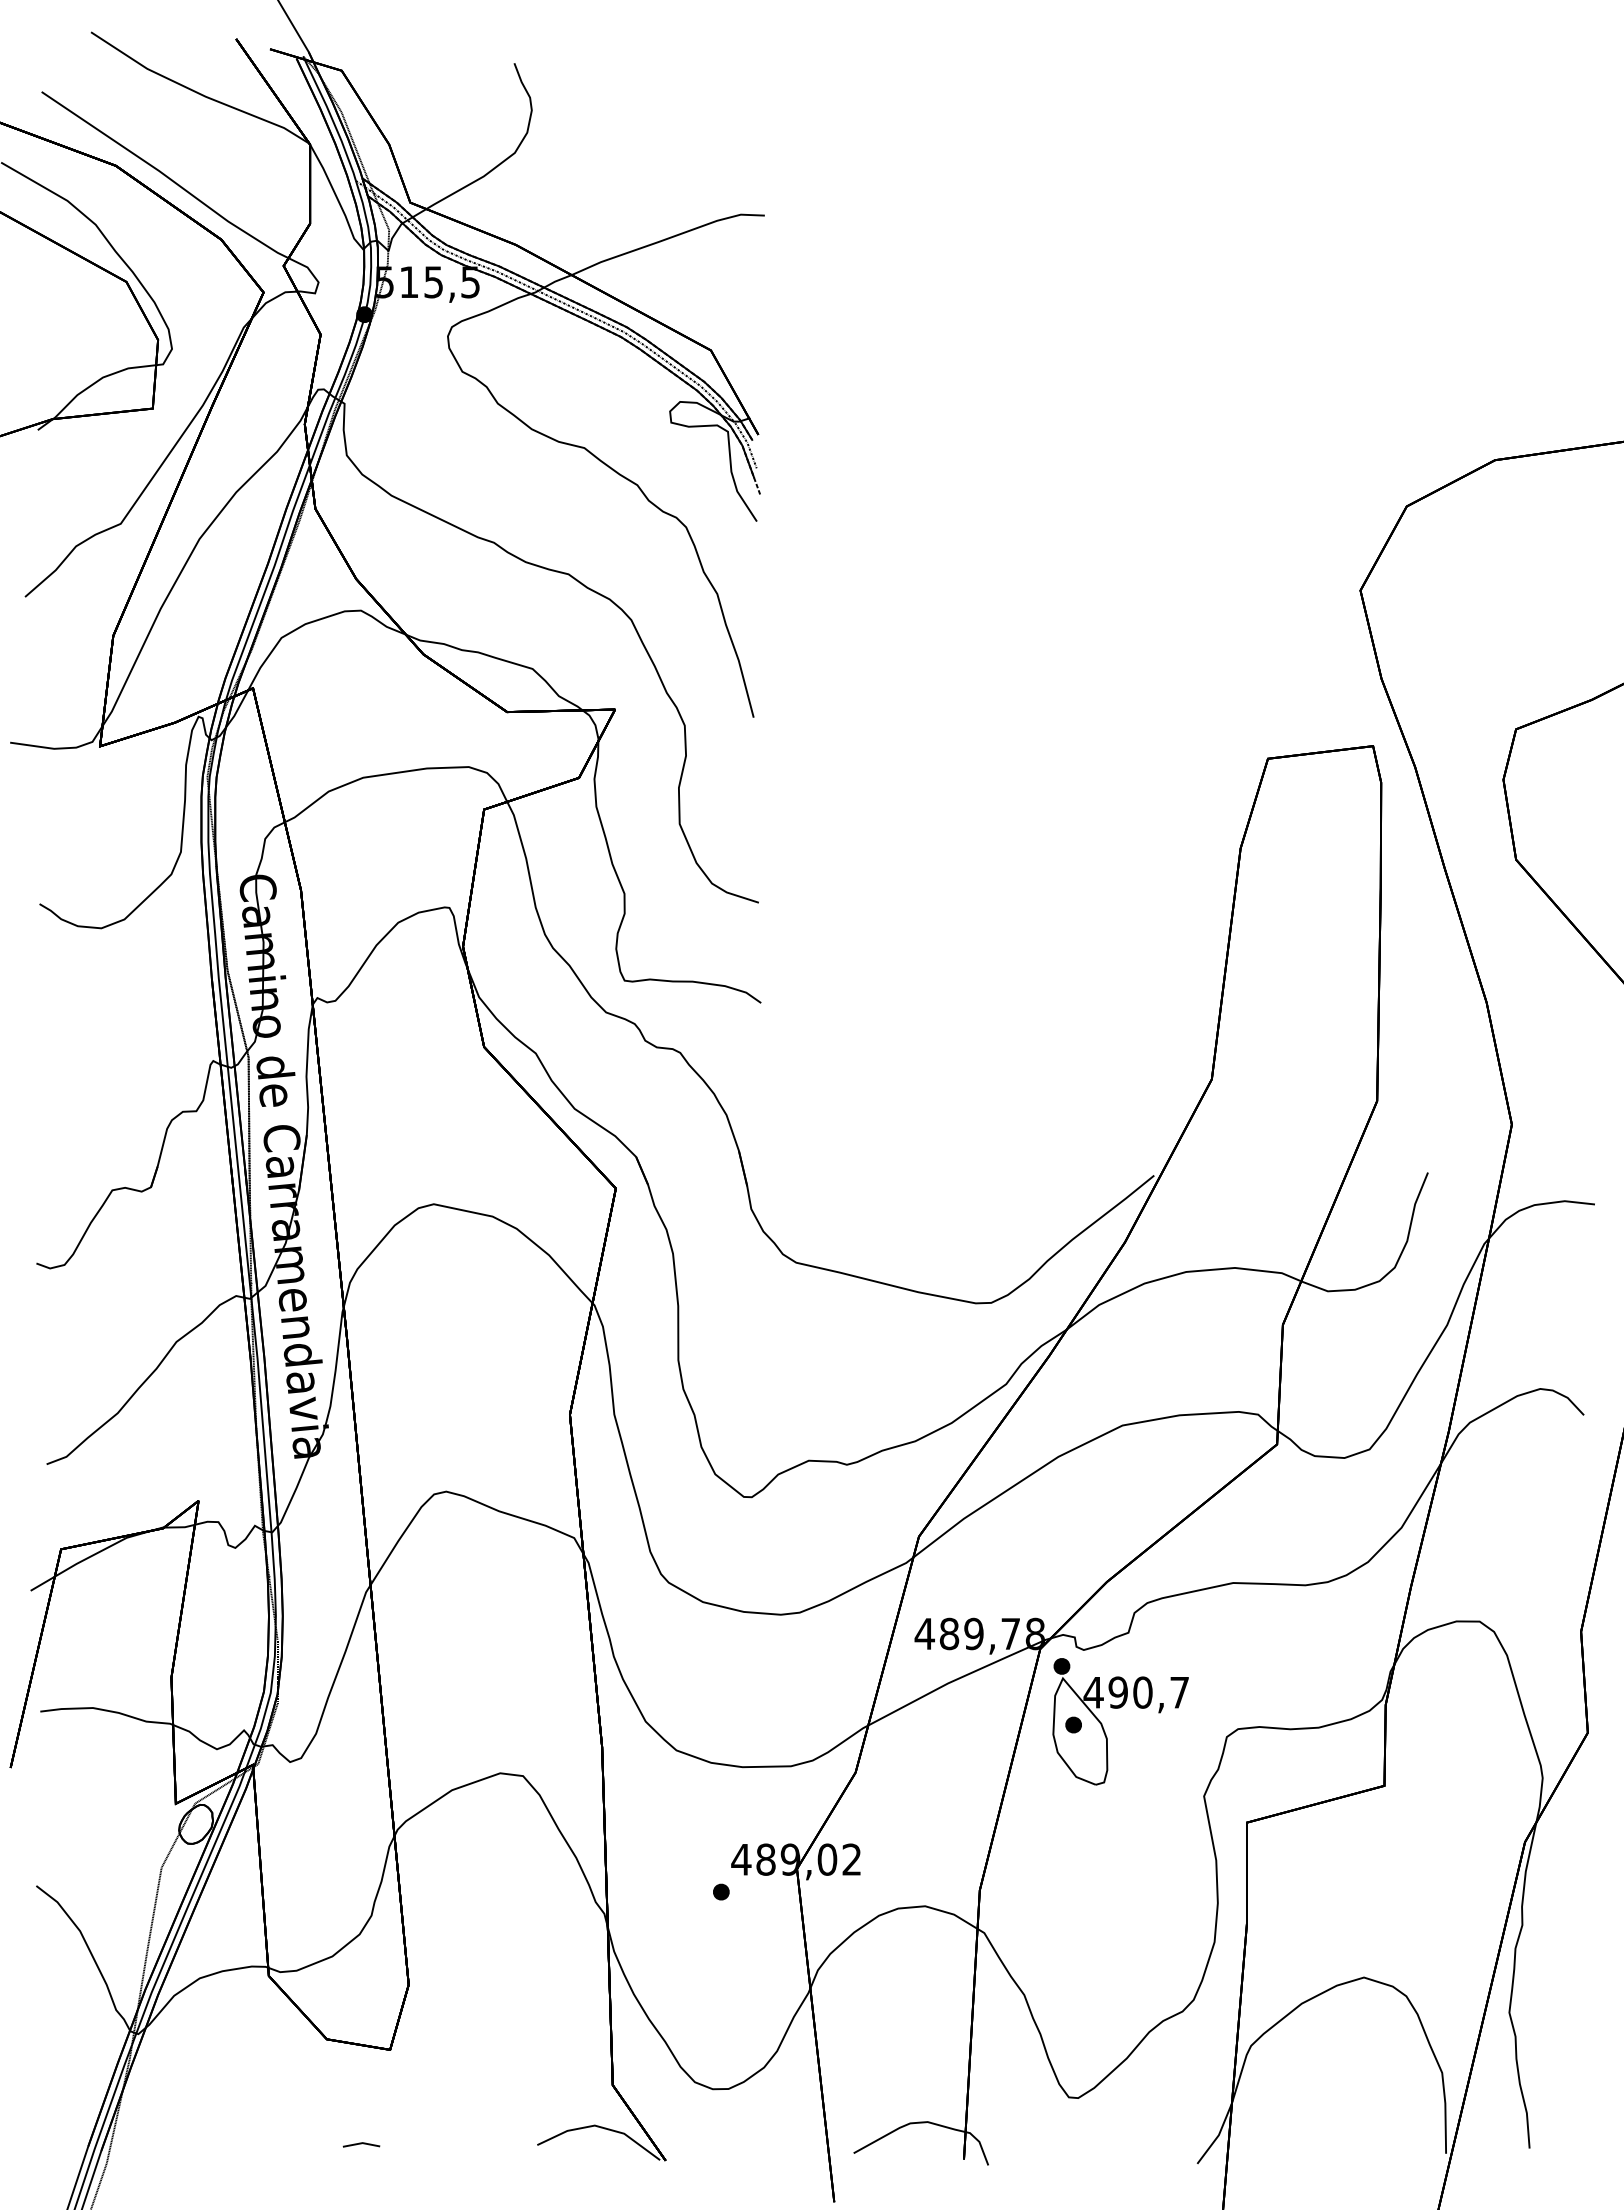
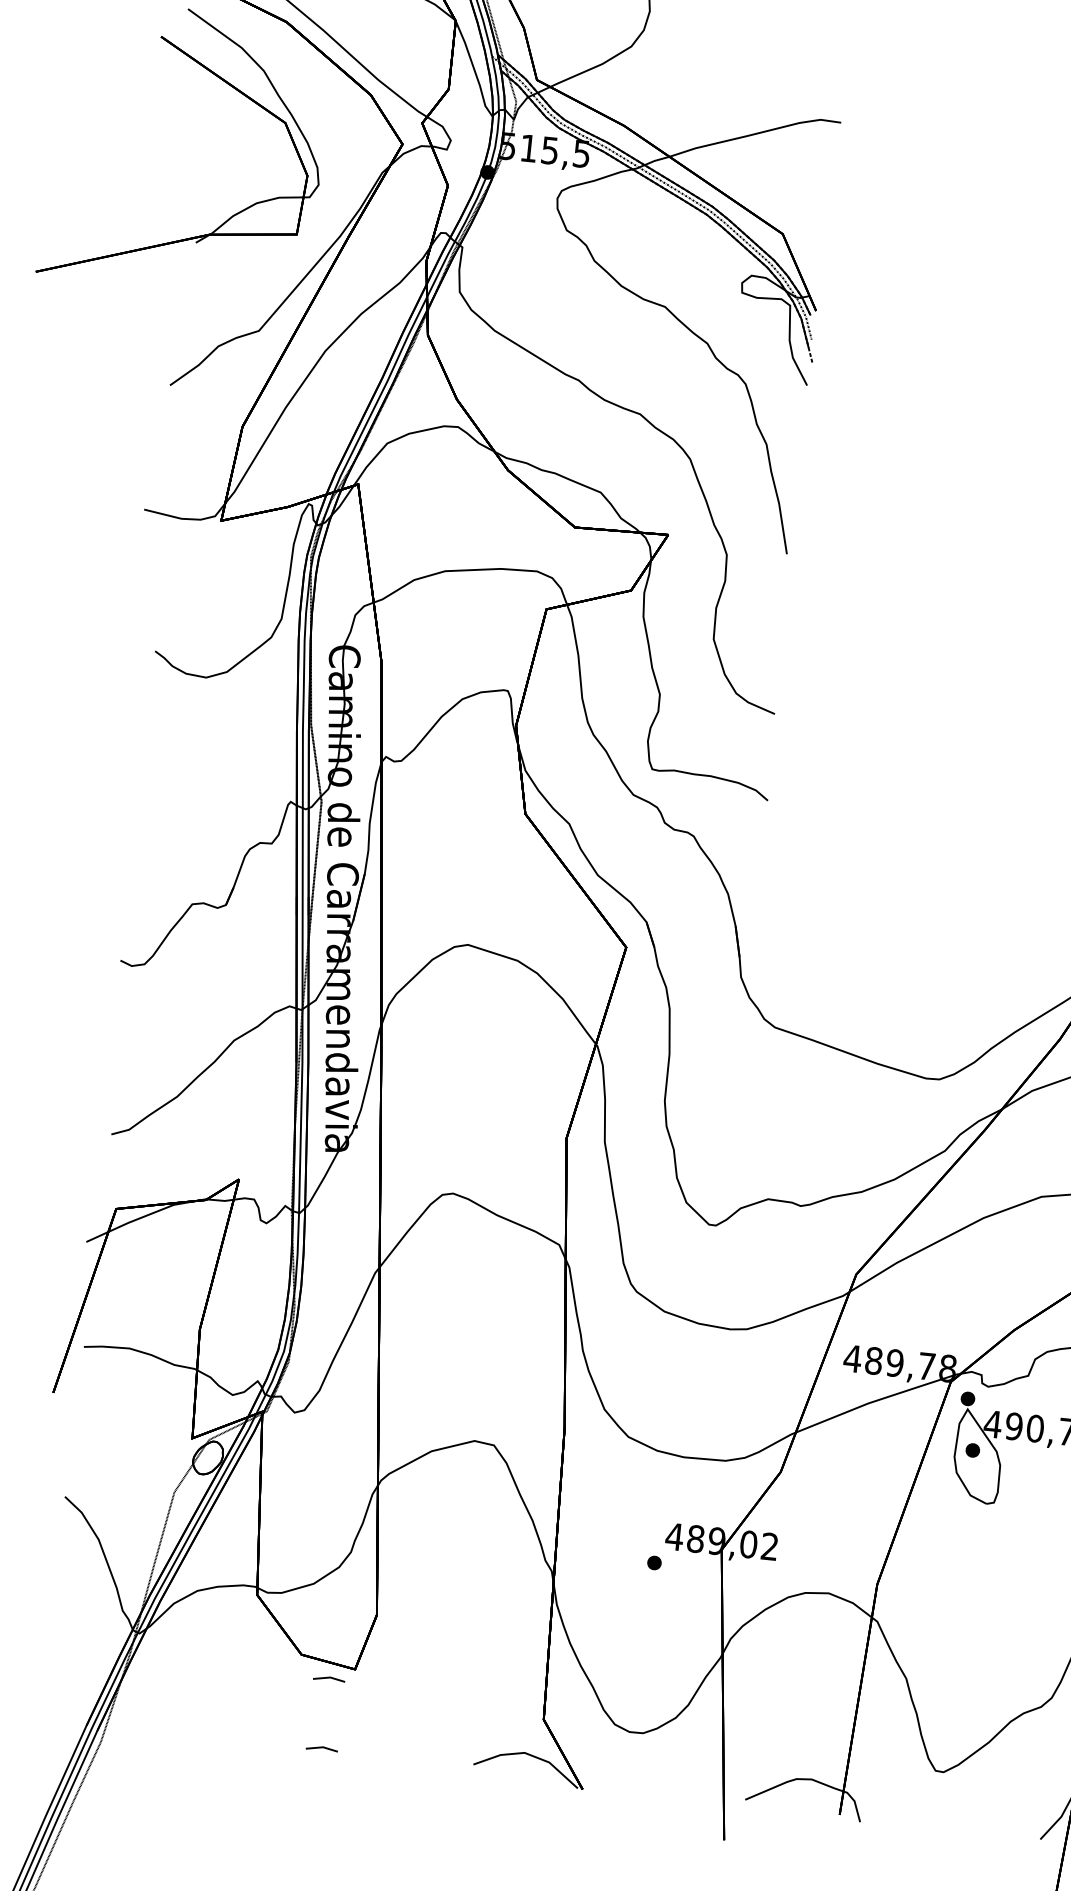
line: (361, 2063) -> (329, 1678), added

